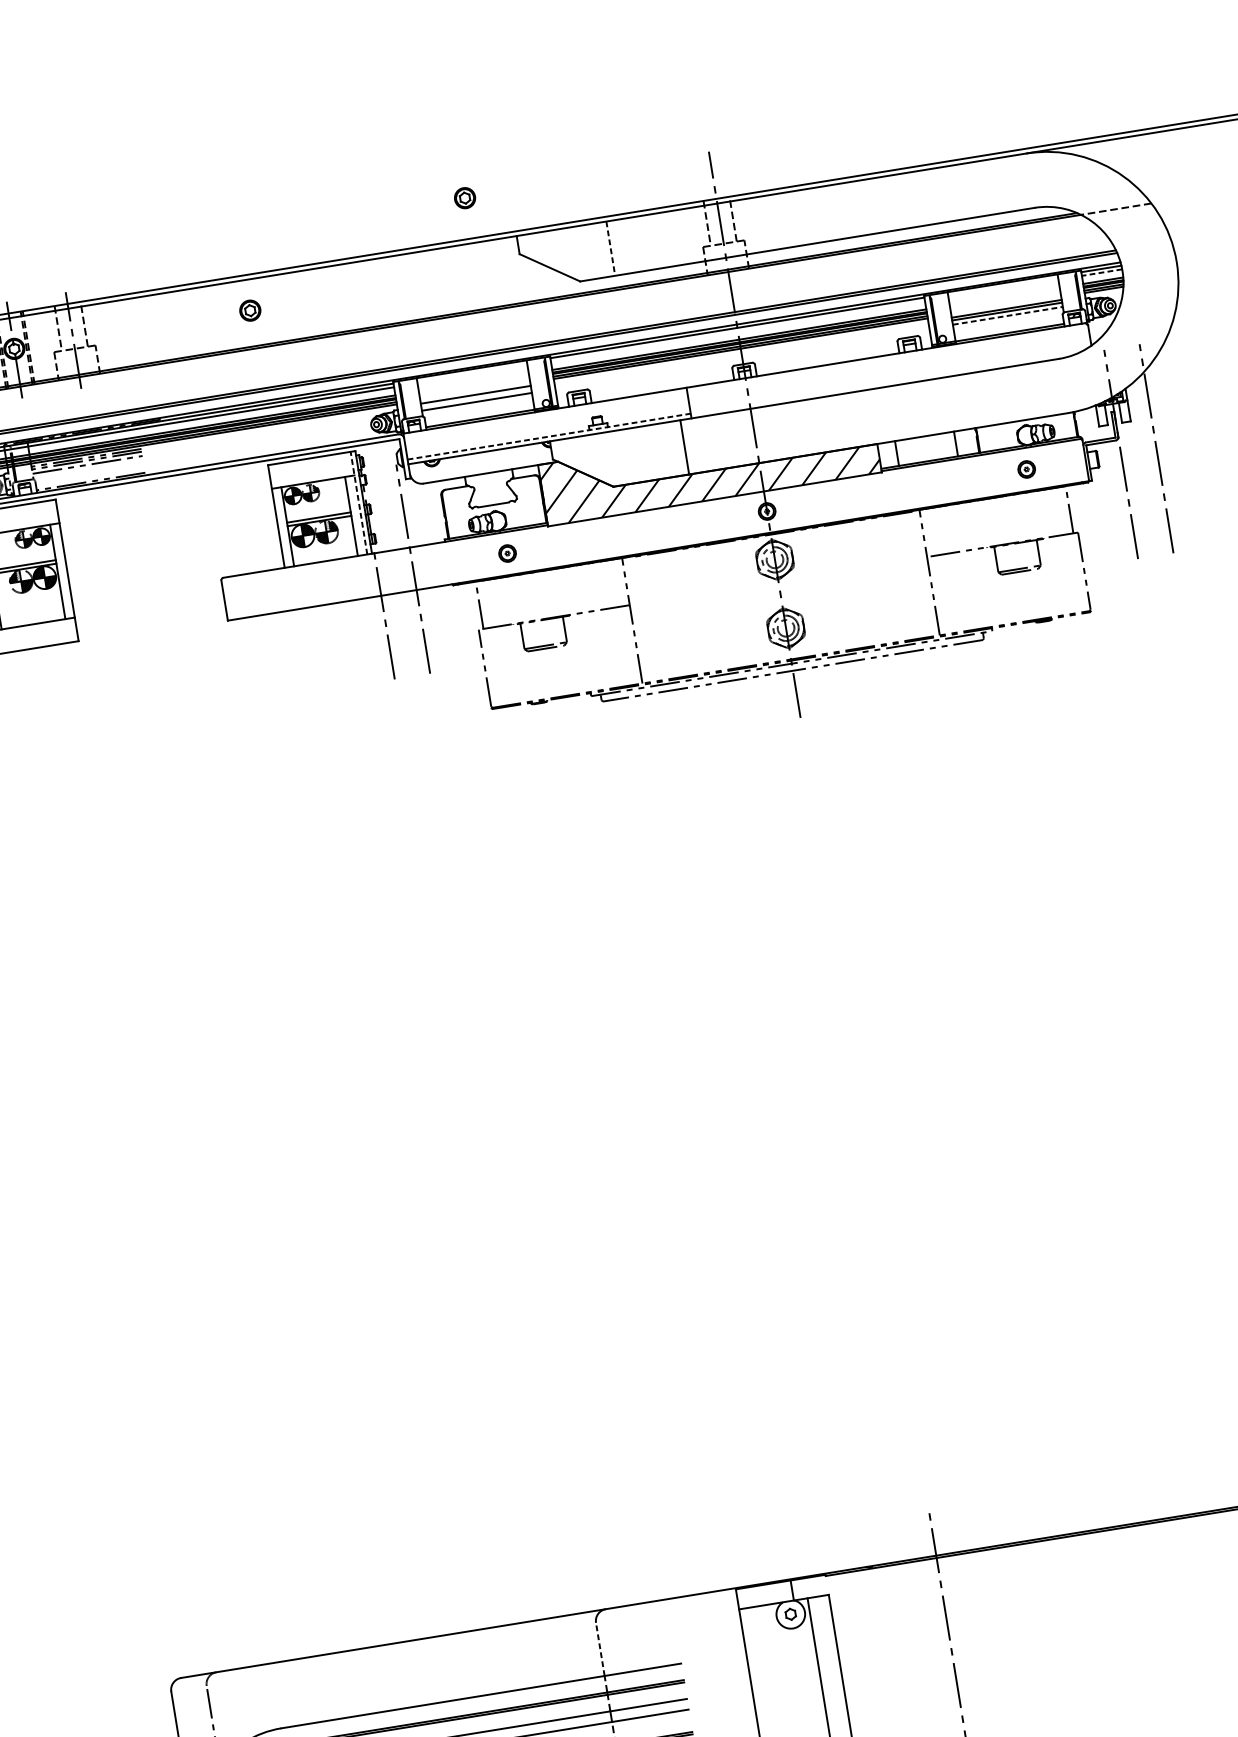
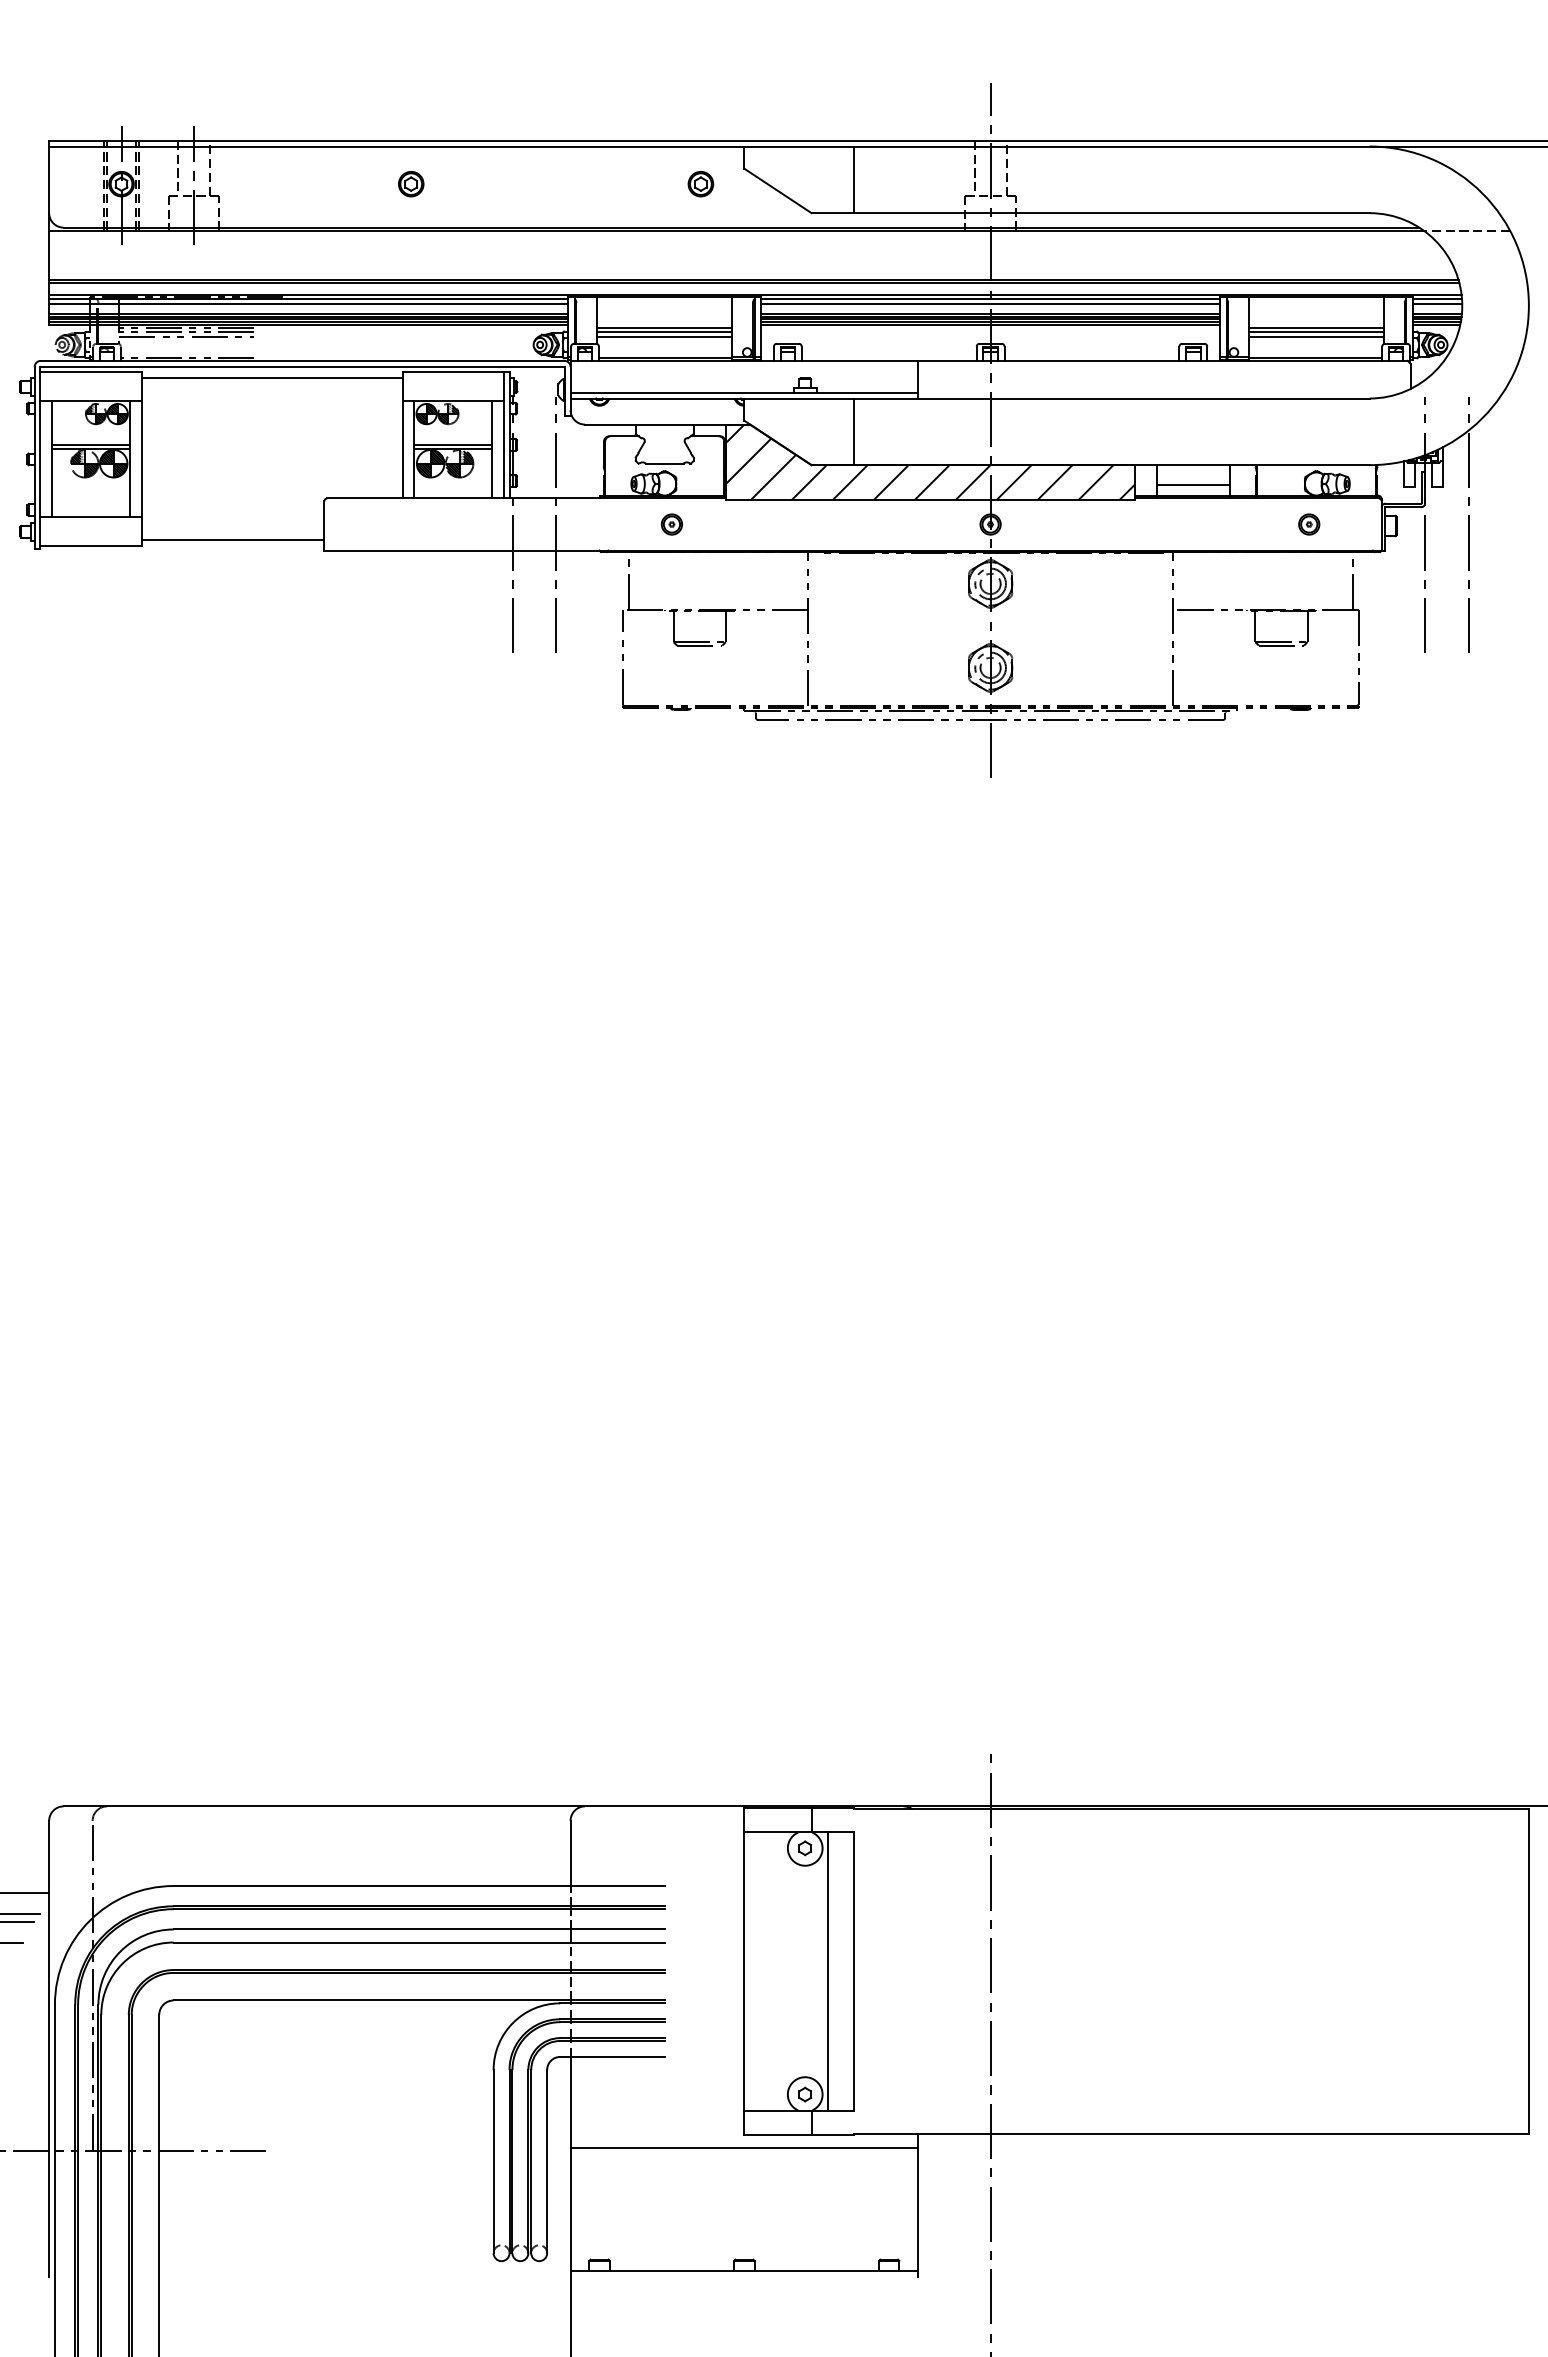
part: (464, 198) -> (700, 184), moved
line: (610, 249) -> (854, 180), dashed -> solid
line: (1102, 272) -> (1437, 303), dashed -> solid
line: (1007, 316) -> (1316, 337), dashed -> solid
line: (737, 331) -> (990, 303), added
line: (476, 397) -> (664, 331), added
line: (549, 436) -> (744, 392), dashed -> solid
line: (684, 447) -> (854, 431), moved
line: (927, 452) -> (1193, 485), added
line: (162, 487) -> (271, 378), added
line: (358, 502) -> (503, 434), dashed -> solid
line: (151, 624) -> (232, 540), added
line: (600, 1649) -> (570, 1853), dashed -> solid

